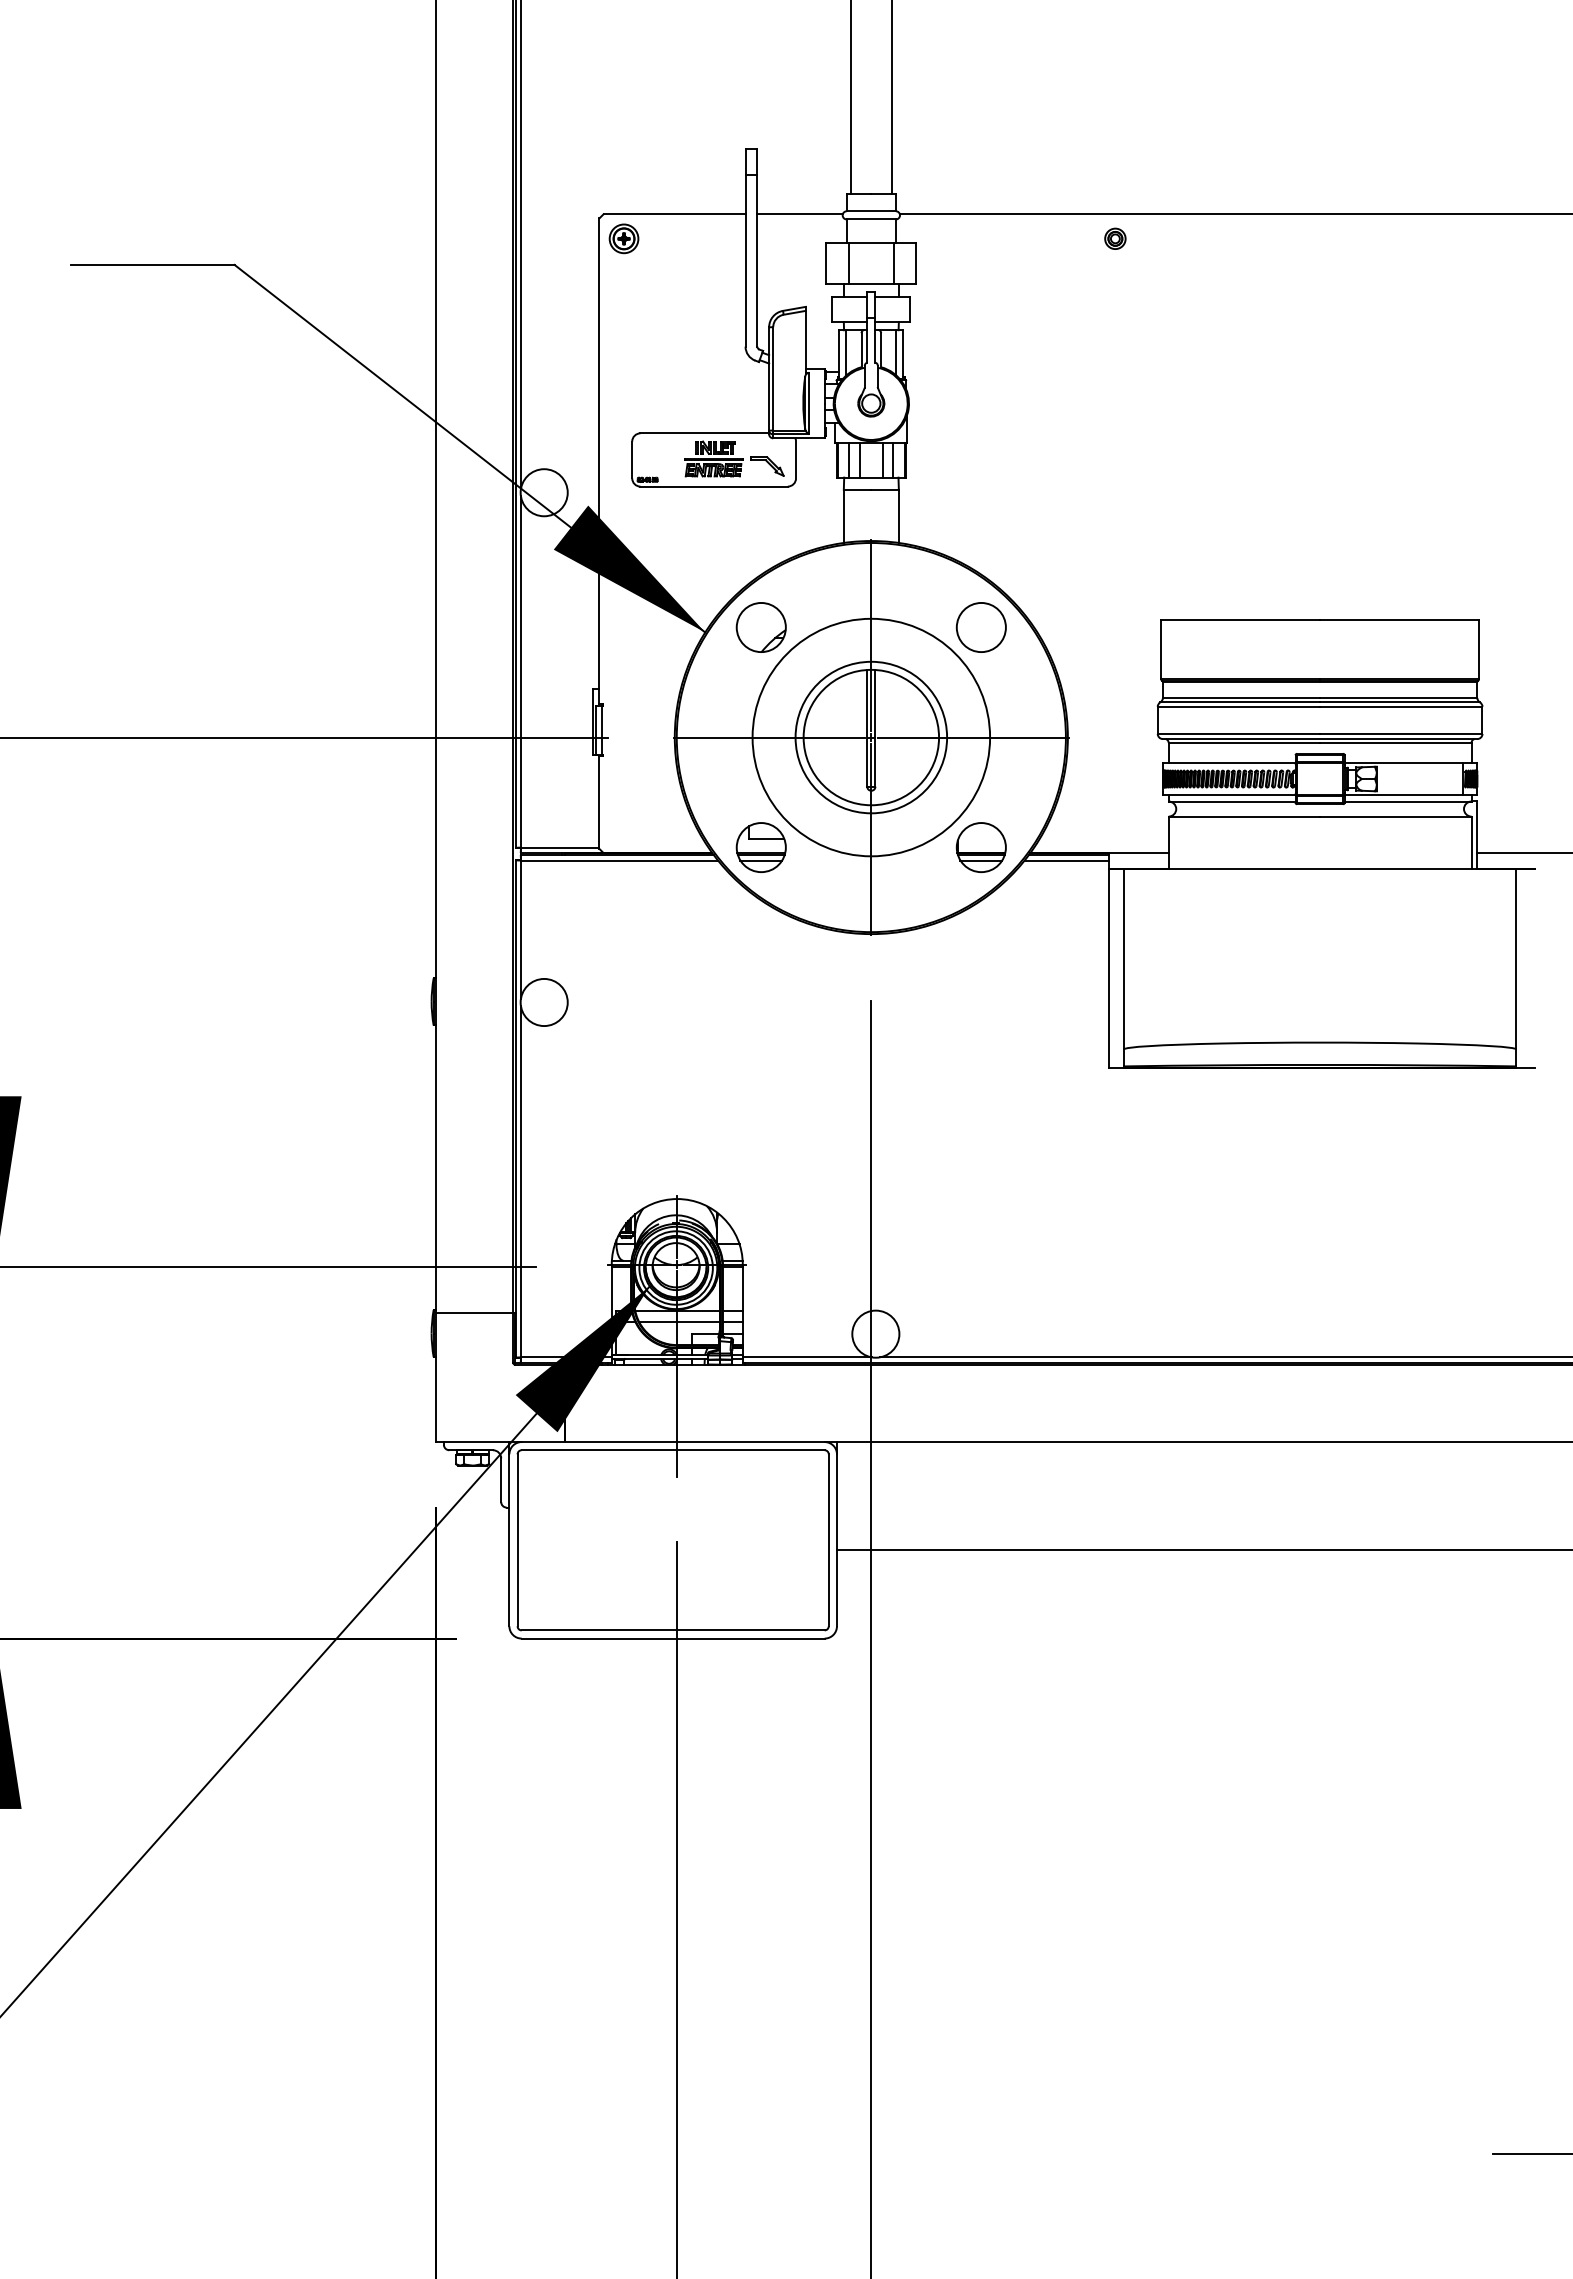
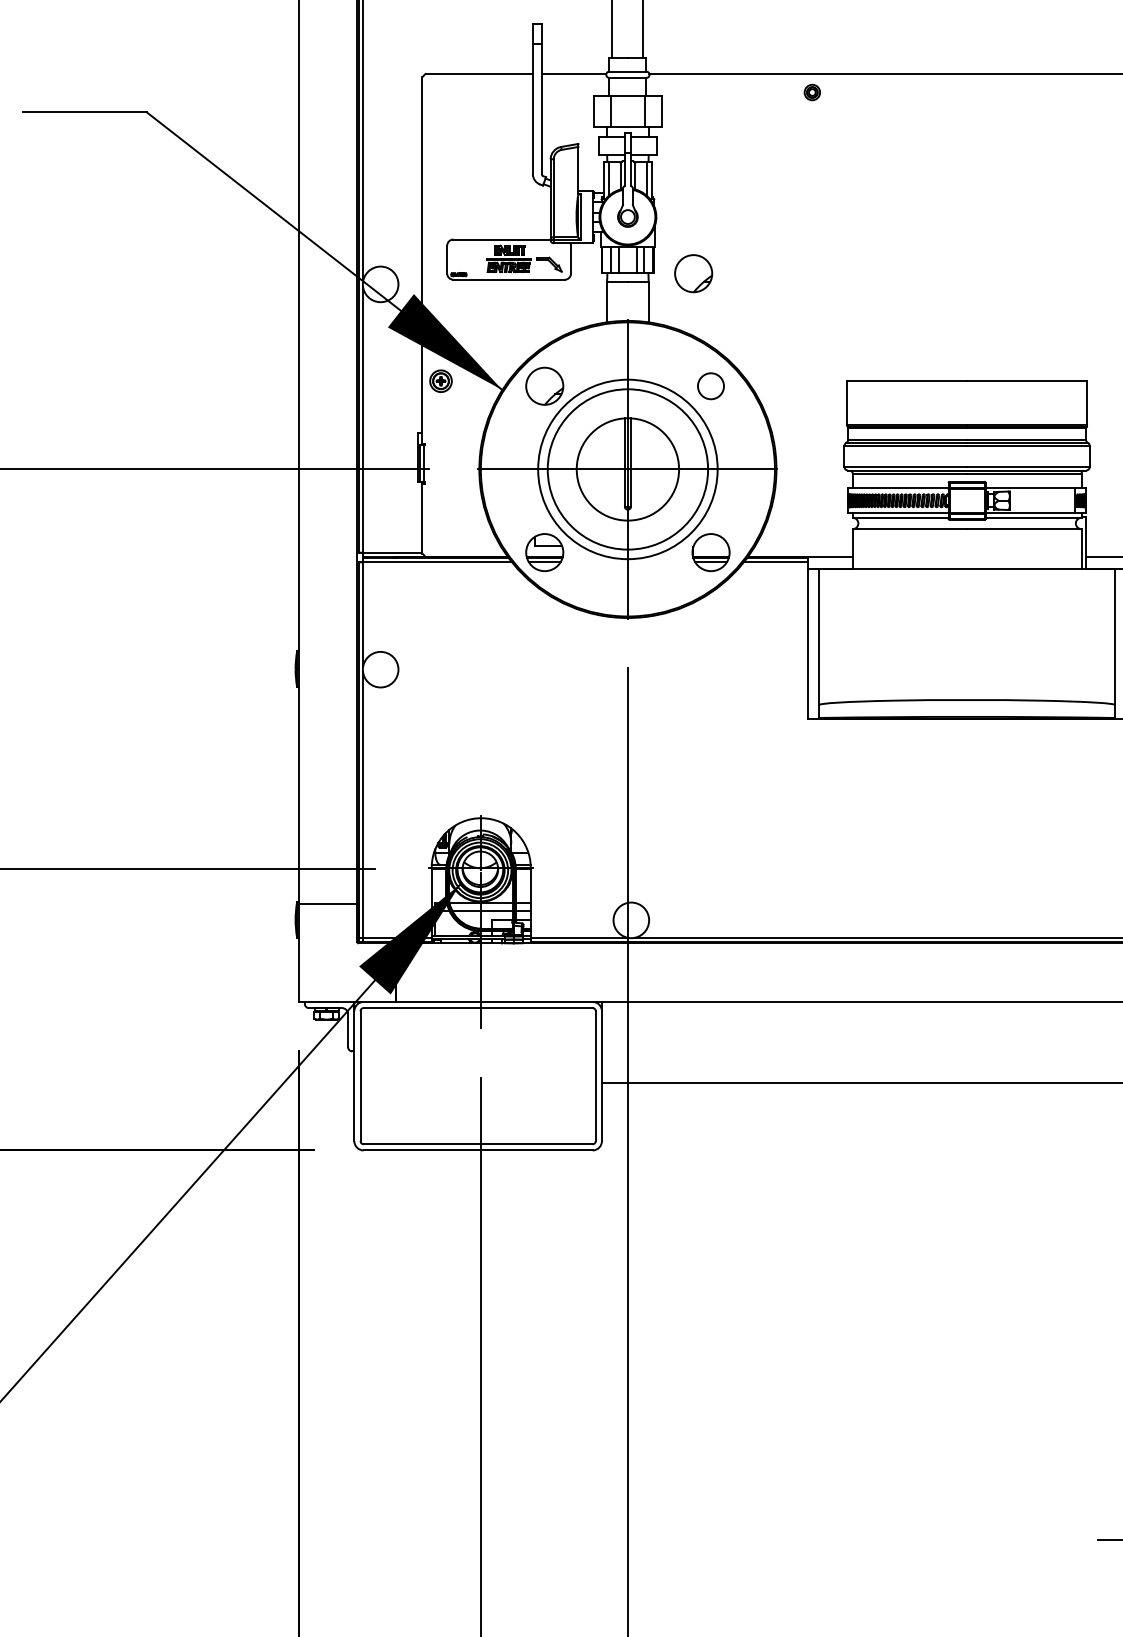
part: (623, 238) -> (440, 380), moved
part: (957, 478) -> (693, 273), added
circle: (980, 627) -> (710, 386), size x0.7
circle: (871, 737) -> (628, 469), size x1.4

